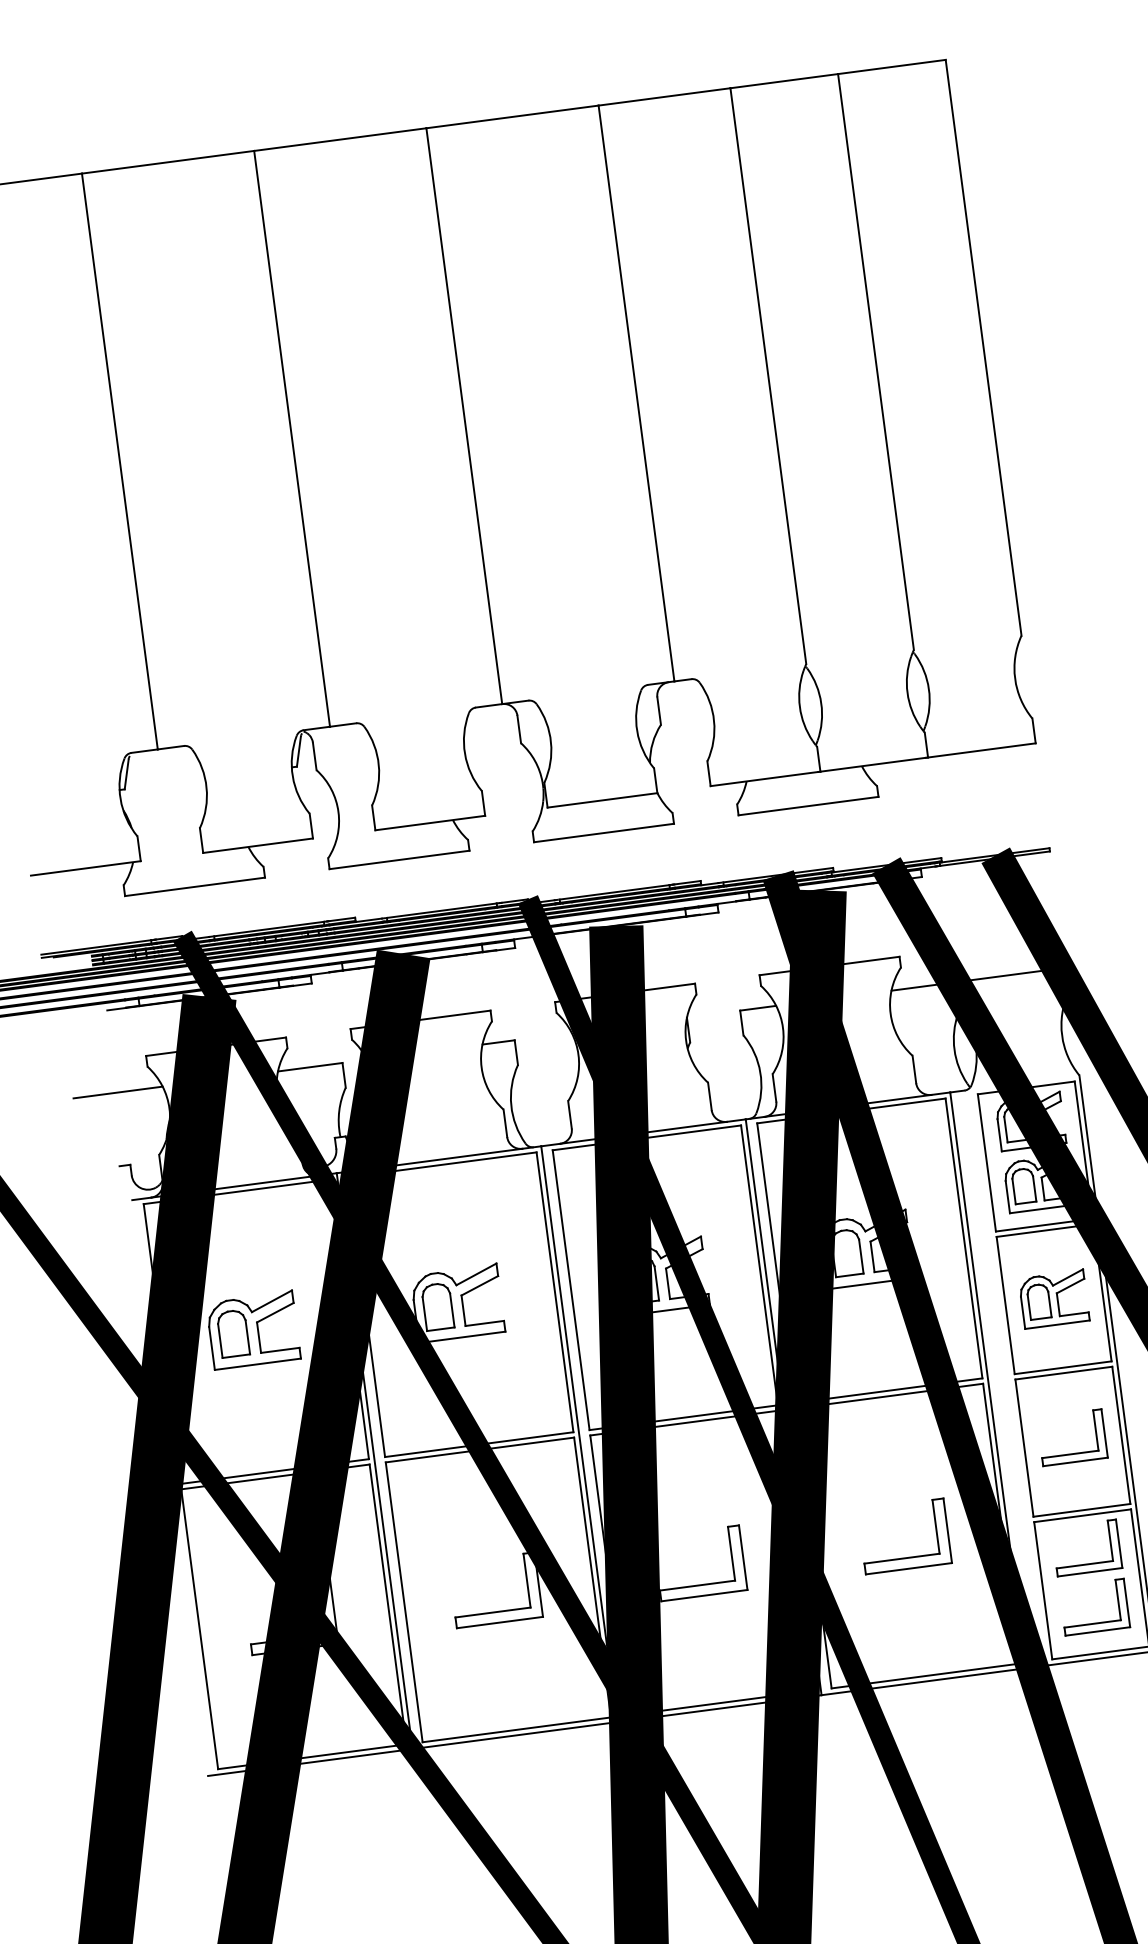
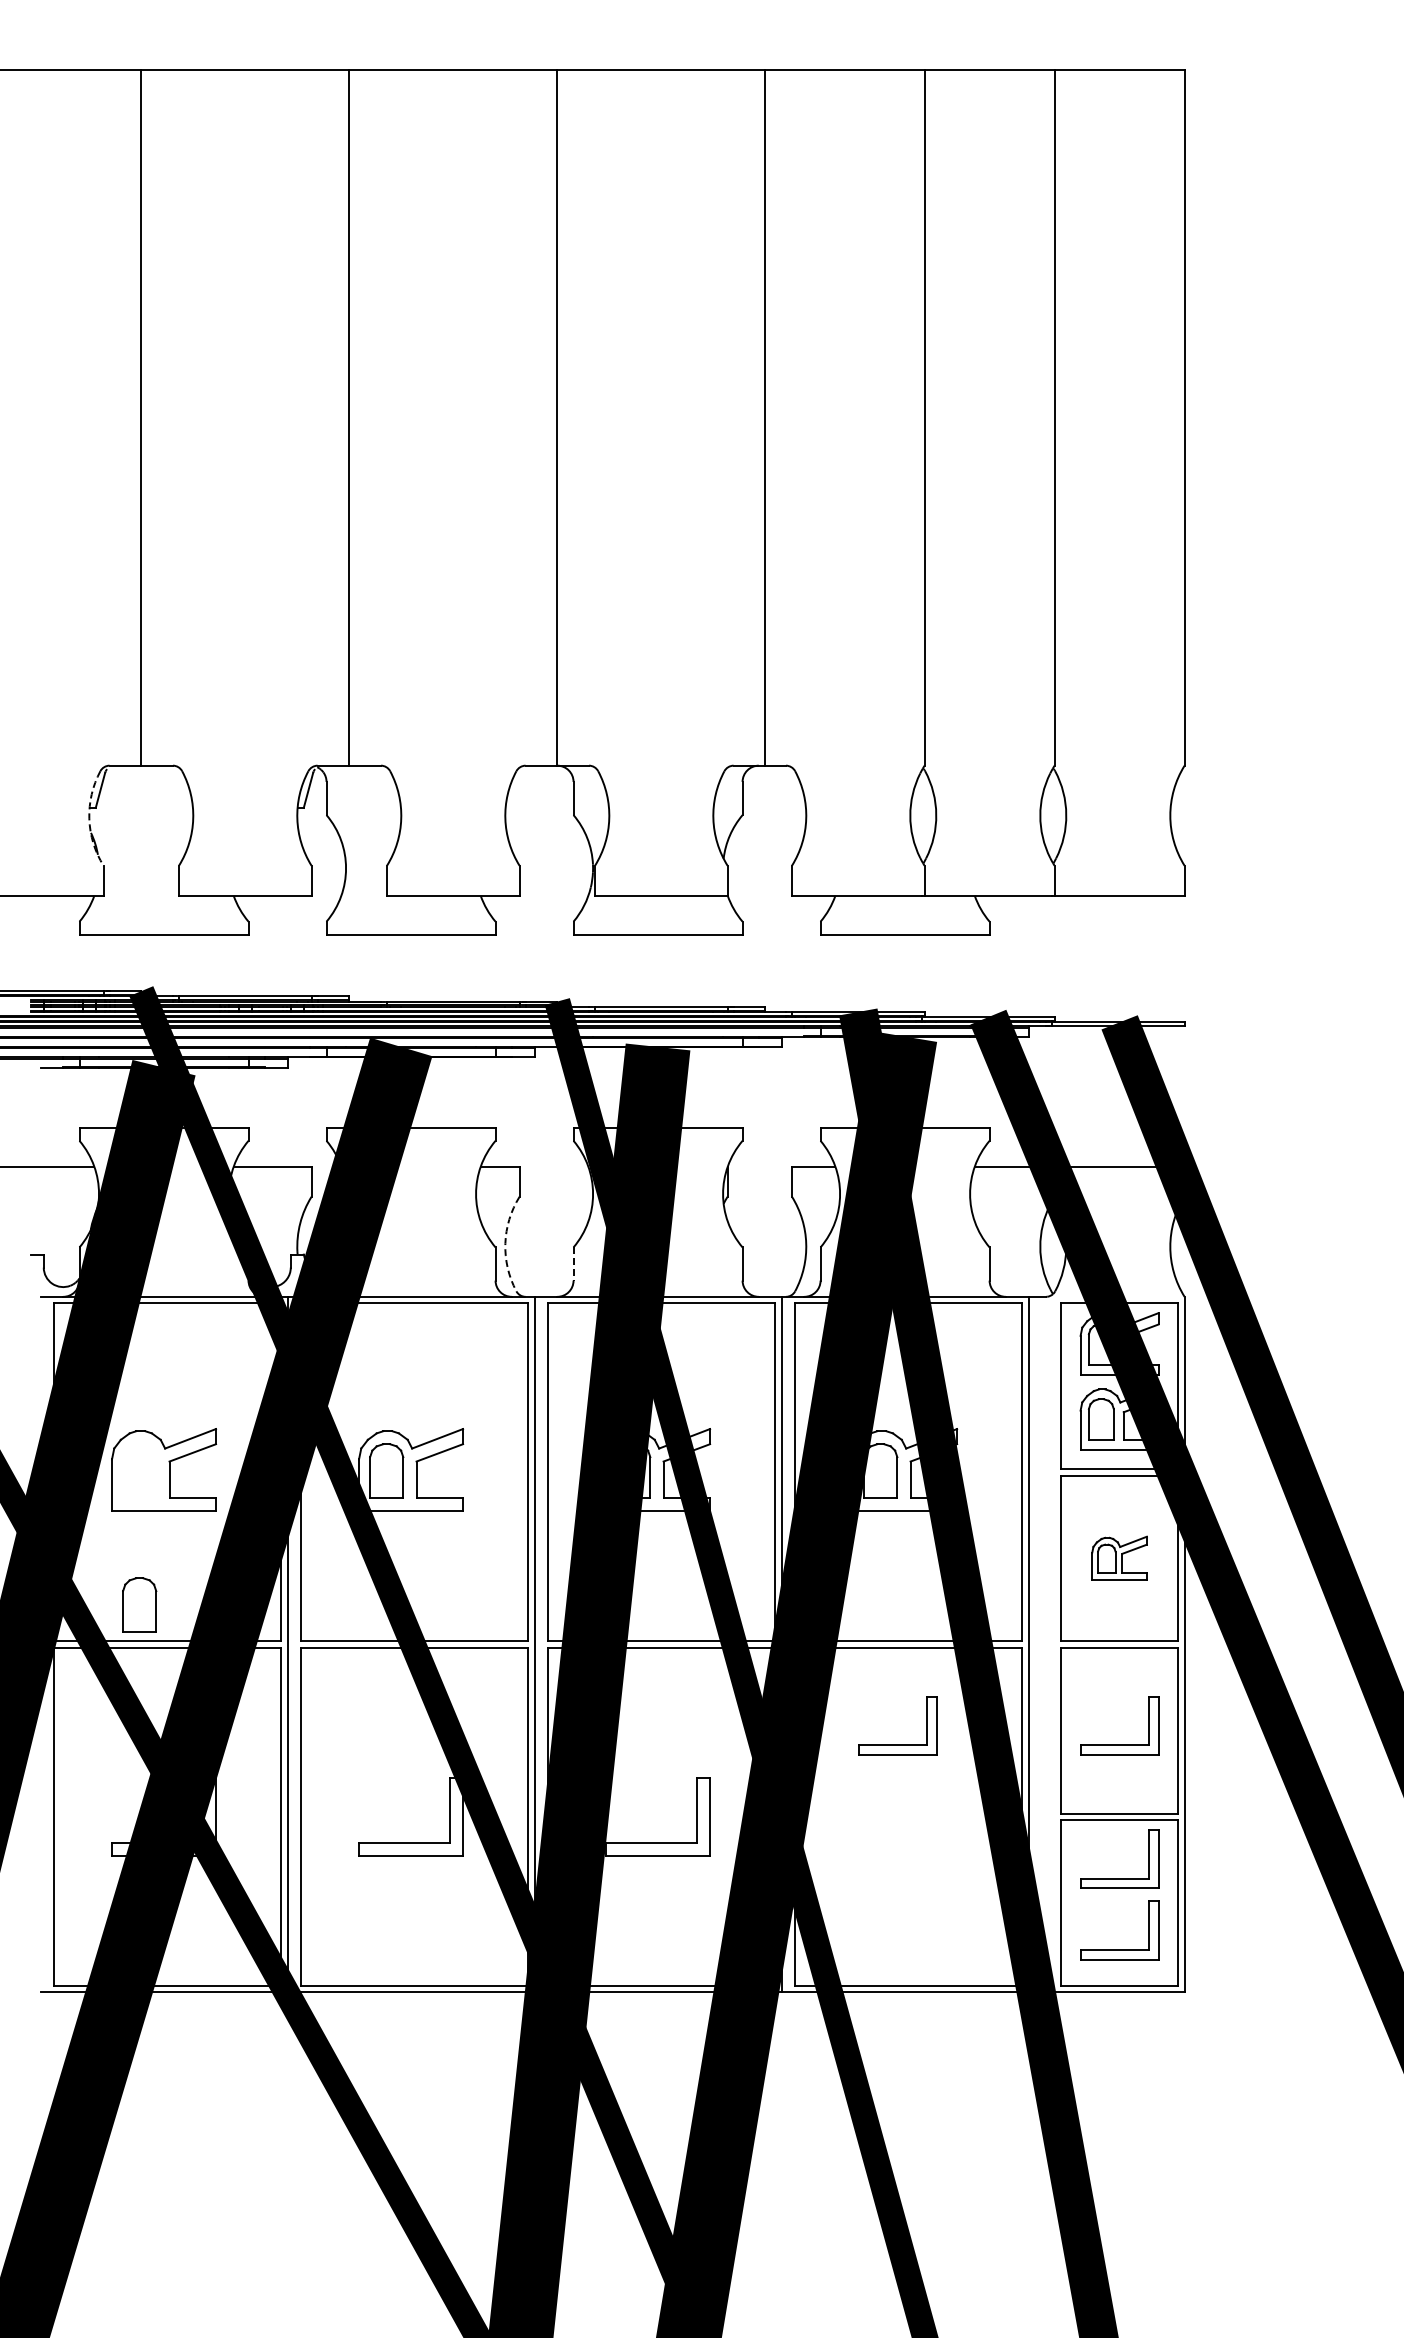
arc: (120, 798) -> (89, 818), solid -> dashed
arc: (511, 1105) -> (505, 1243), solid -> dashed
line: (569, 1115) -> (573, 1264), solid -> dashed
part: (1053, 1298) -> (1119, 1557), size x0.7
part: (233, 1333) -> (139, 1604), moved
part: (890, 1477) -> (897, 1744), added
part: (906, 1557) -> (904, 1842), removed

